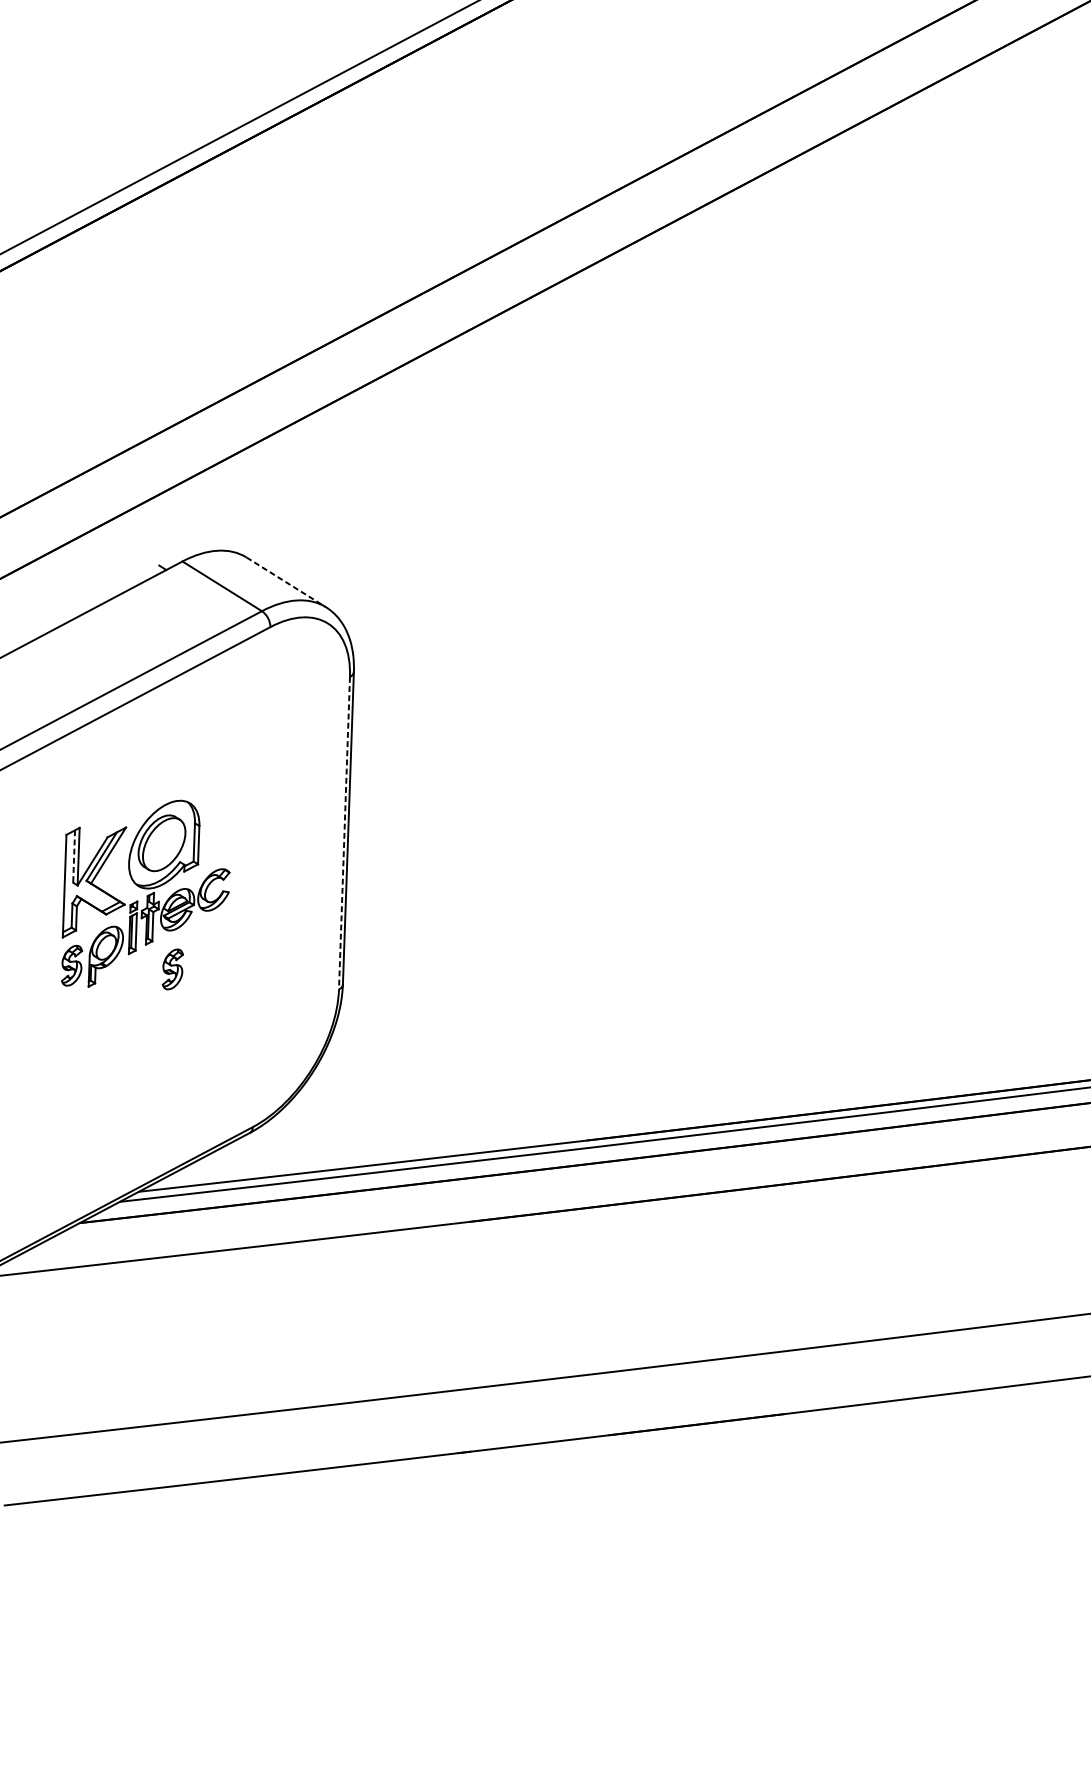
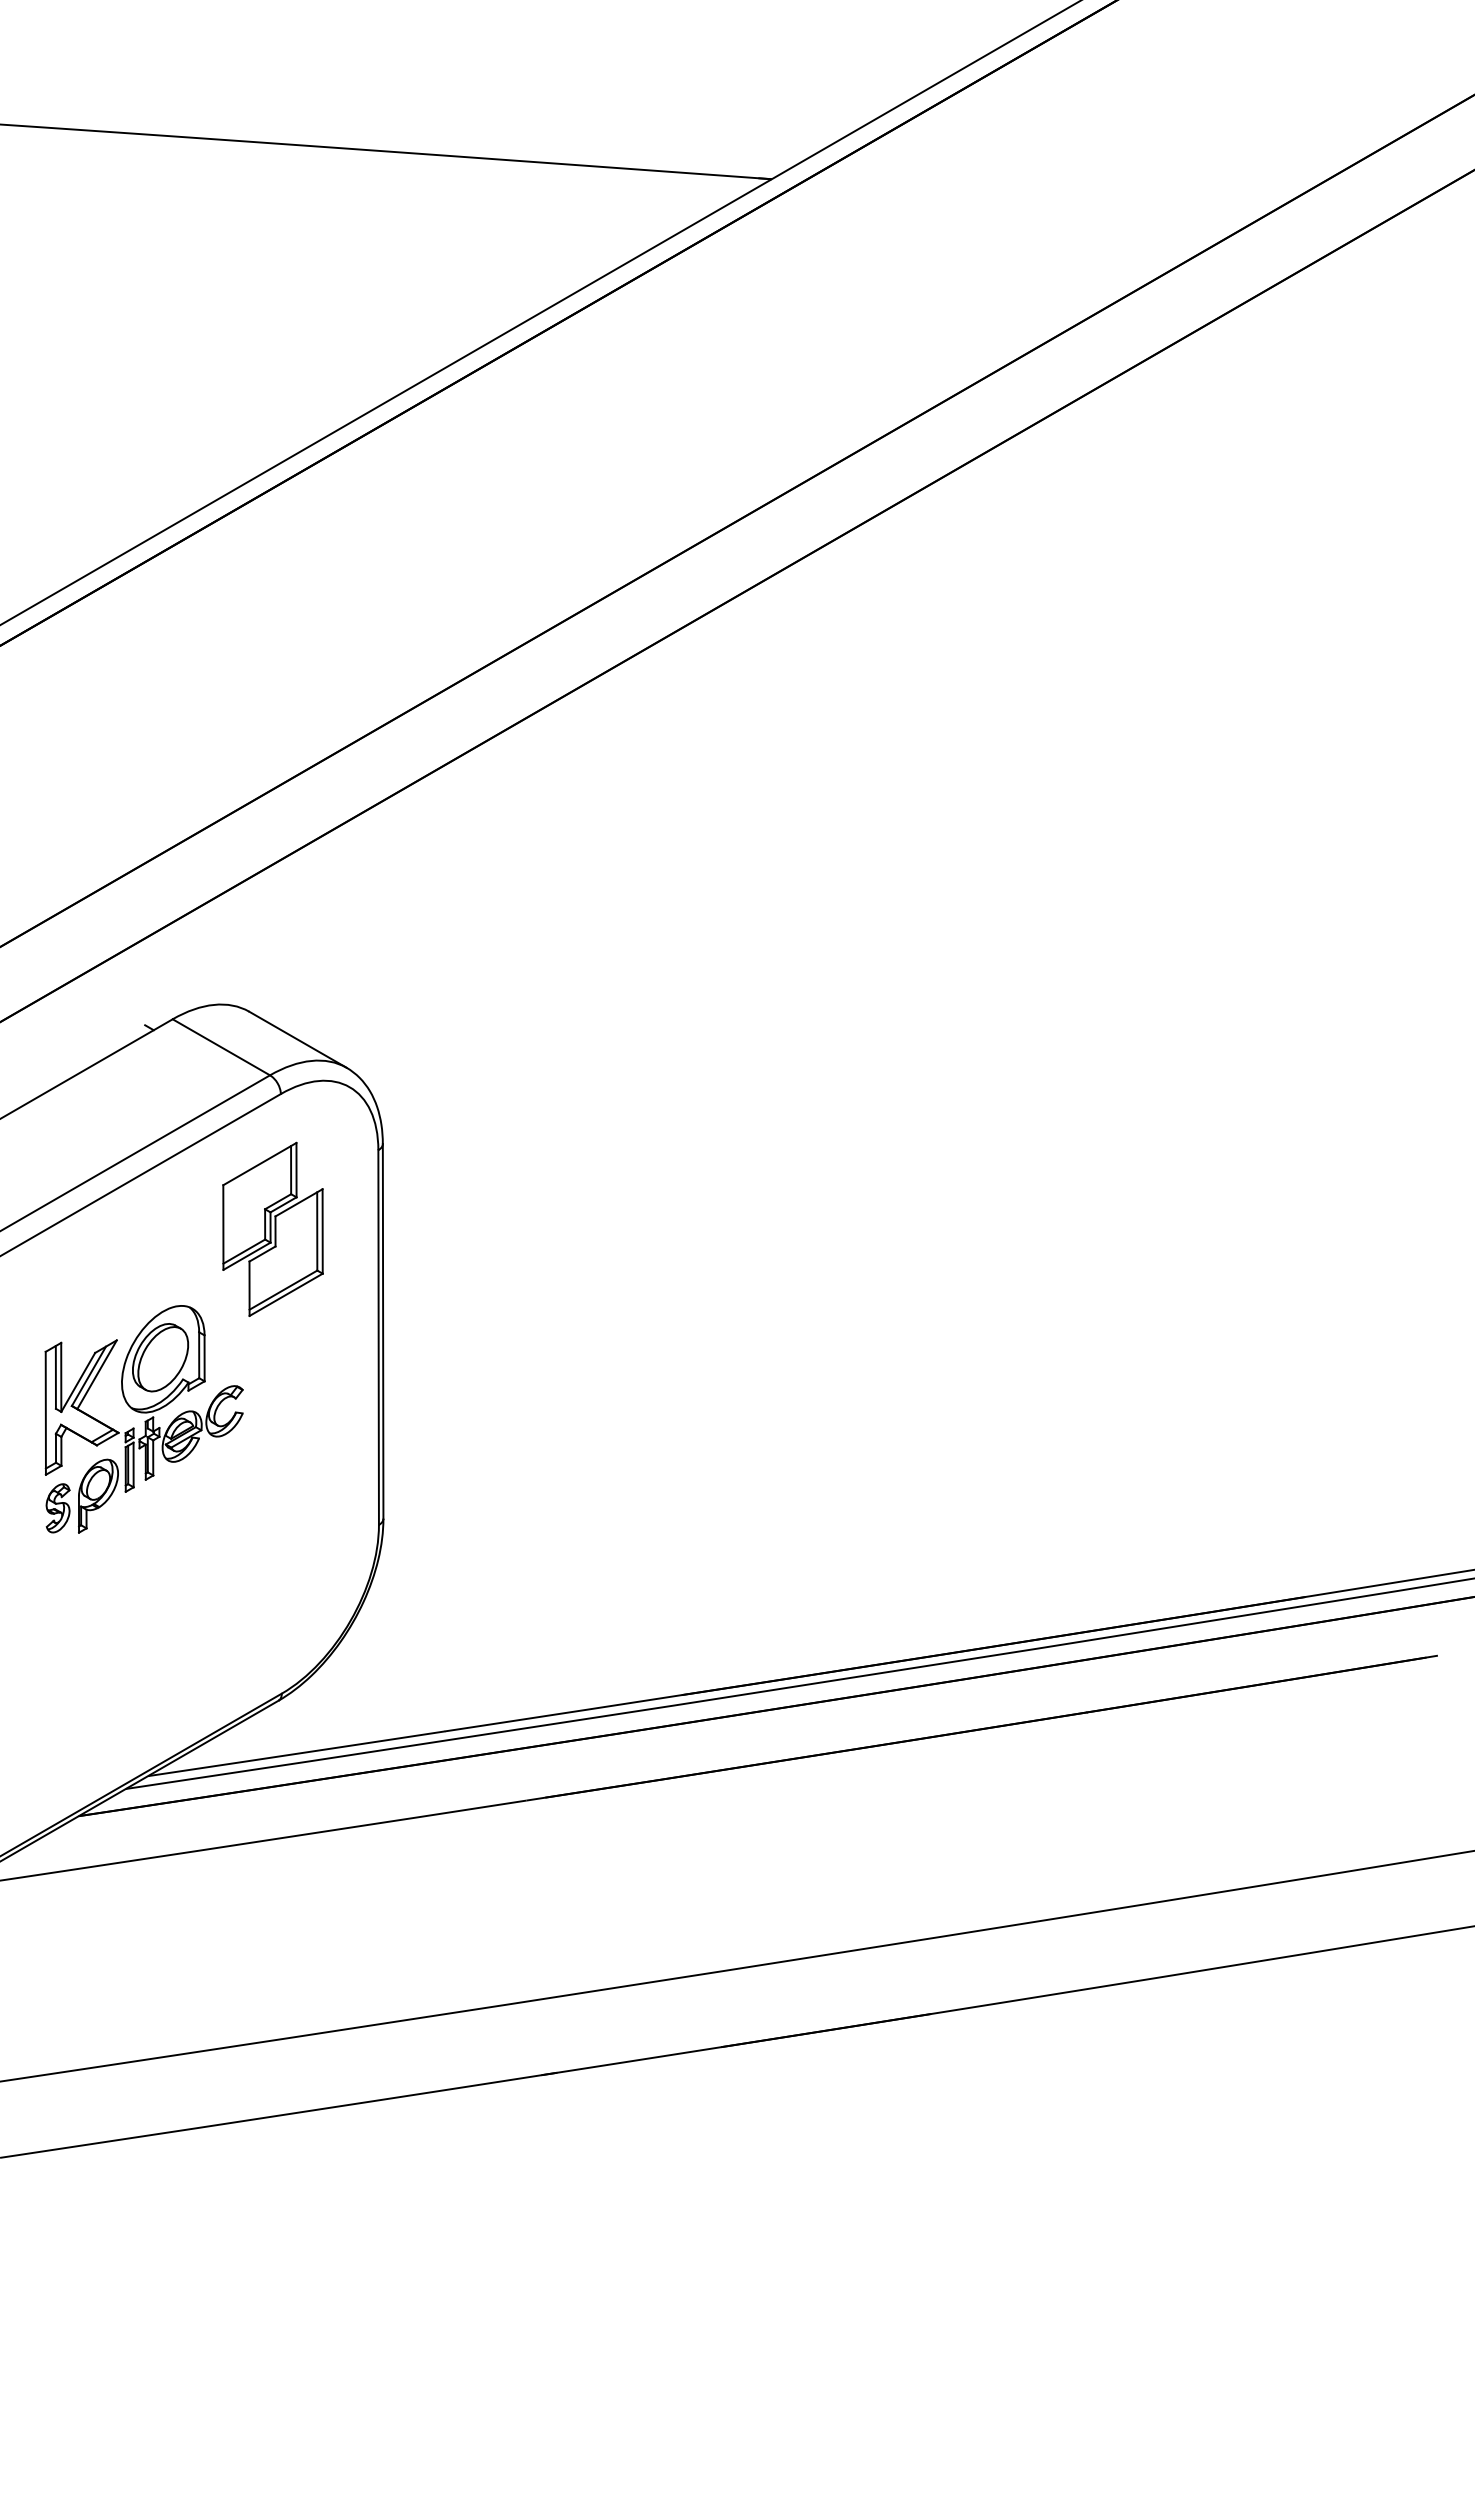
line: (286, 582) -> (298, 1039), dashed -> solid
part: (259, 738) -> (272, 1228), added
line: (344, 833) -> (378, 1338), dashed -> solid
line: (73, 856) -> (55, 1377), dashed -> solid
part: (172, 969) -> (178, 1508), removed

